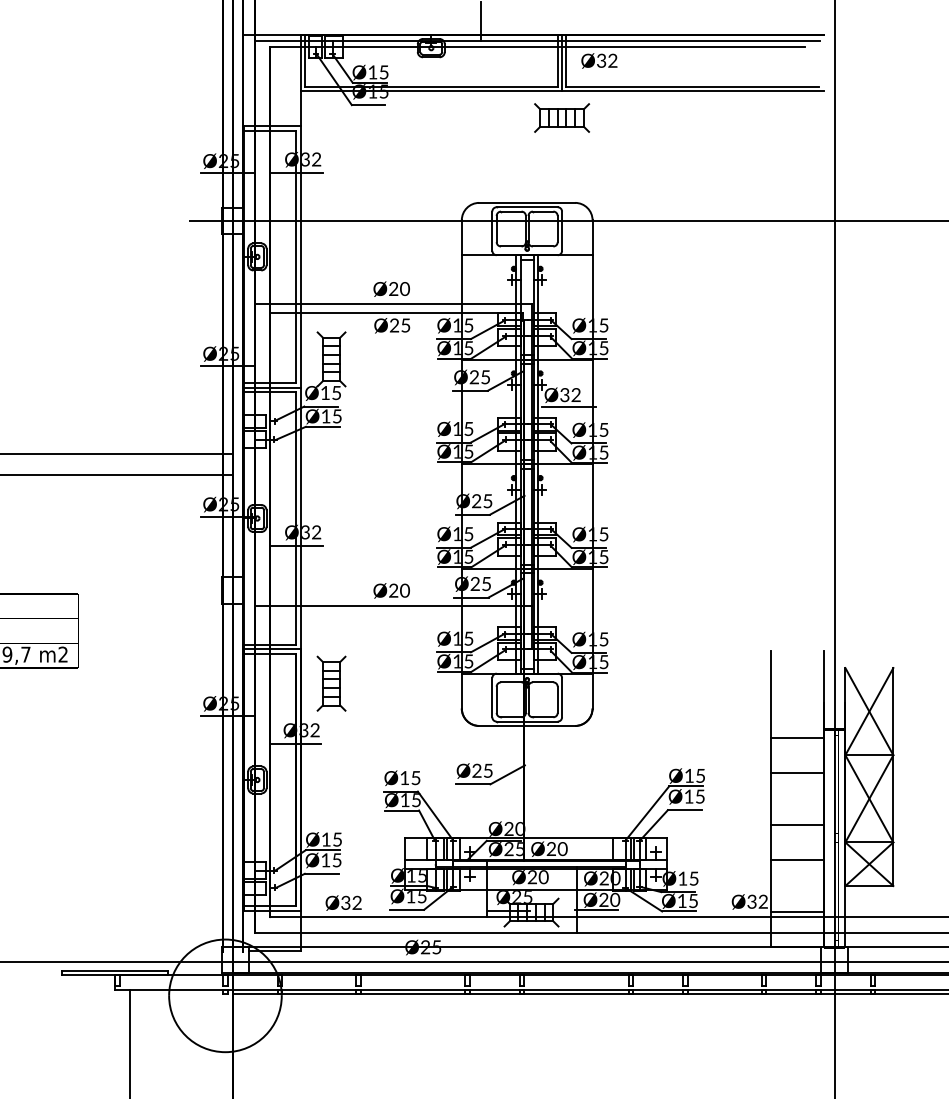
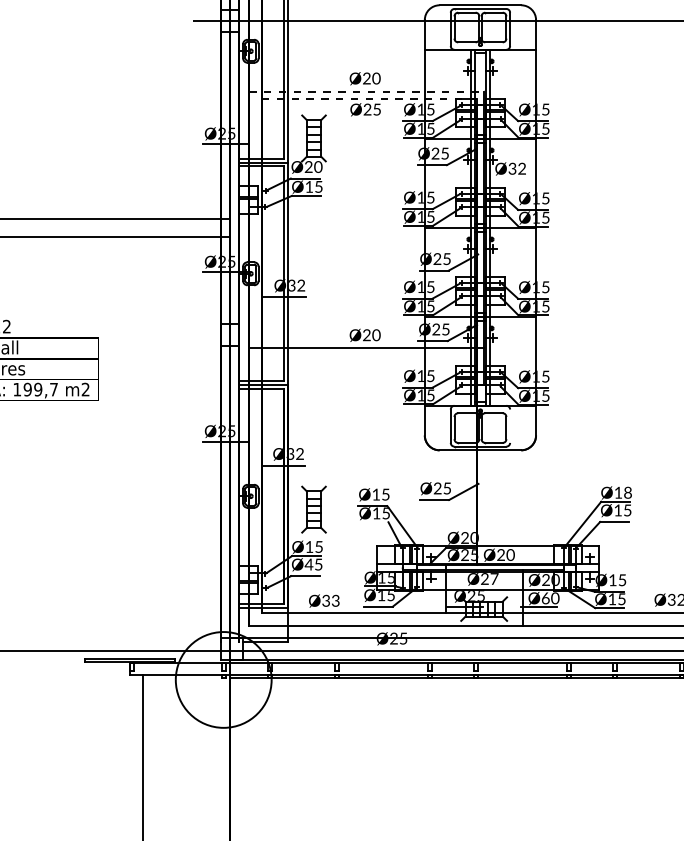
line: (394, 304) -> (367, 91), solid -> dashed
line: (396, 312) -> (369, 98), solid -> dashed
text: (330, 393) -> (313, 167), Ø15 -> Ø20
line: (569, 407) -> (516, 179), removed
part: (331, 683) -> (313, 509), moved
line: (562, 697) -> (510, 426), removed
text: (700, 775) -> (627, 492), Ø15 -> Ø18
line: (401, 810) -> (373, 522), removed
text: (325, 860) -> (308, 564), Ø15 -> Ø45
text: (543, 877) -> (494, 579), Ø20 -> Ø27
text: (603, 899) -> (545, 597), Ø20 -> Ø60
text: (356, 904) -> (335, 602), Ø32 -> Ø33

